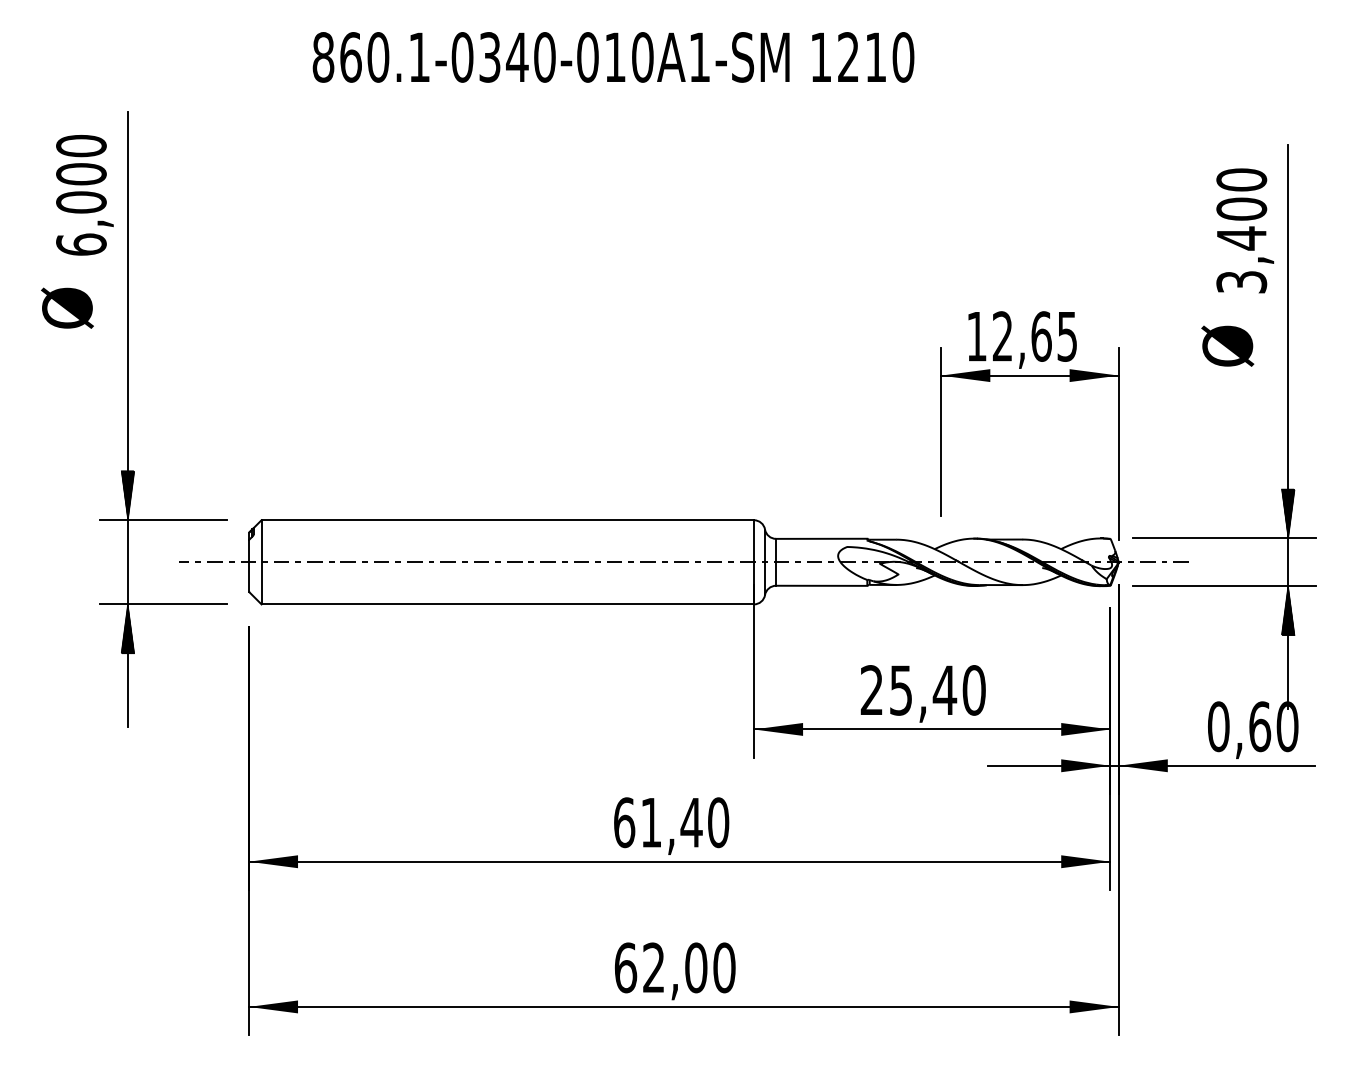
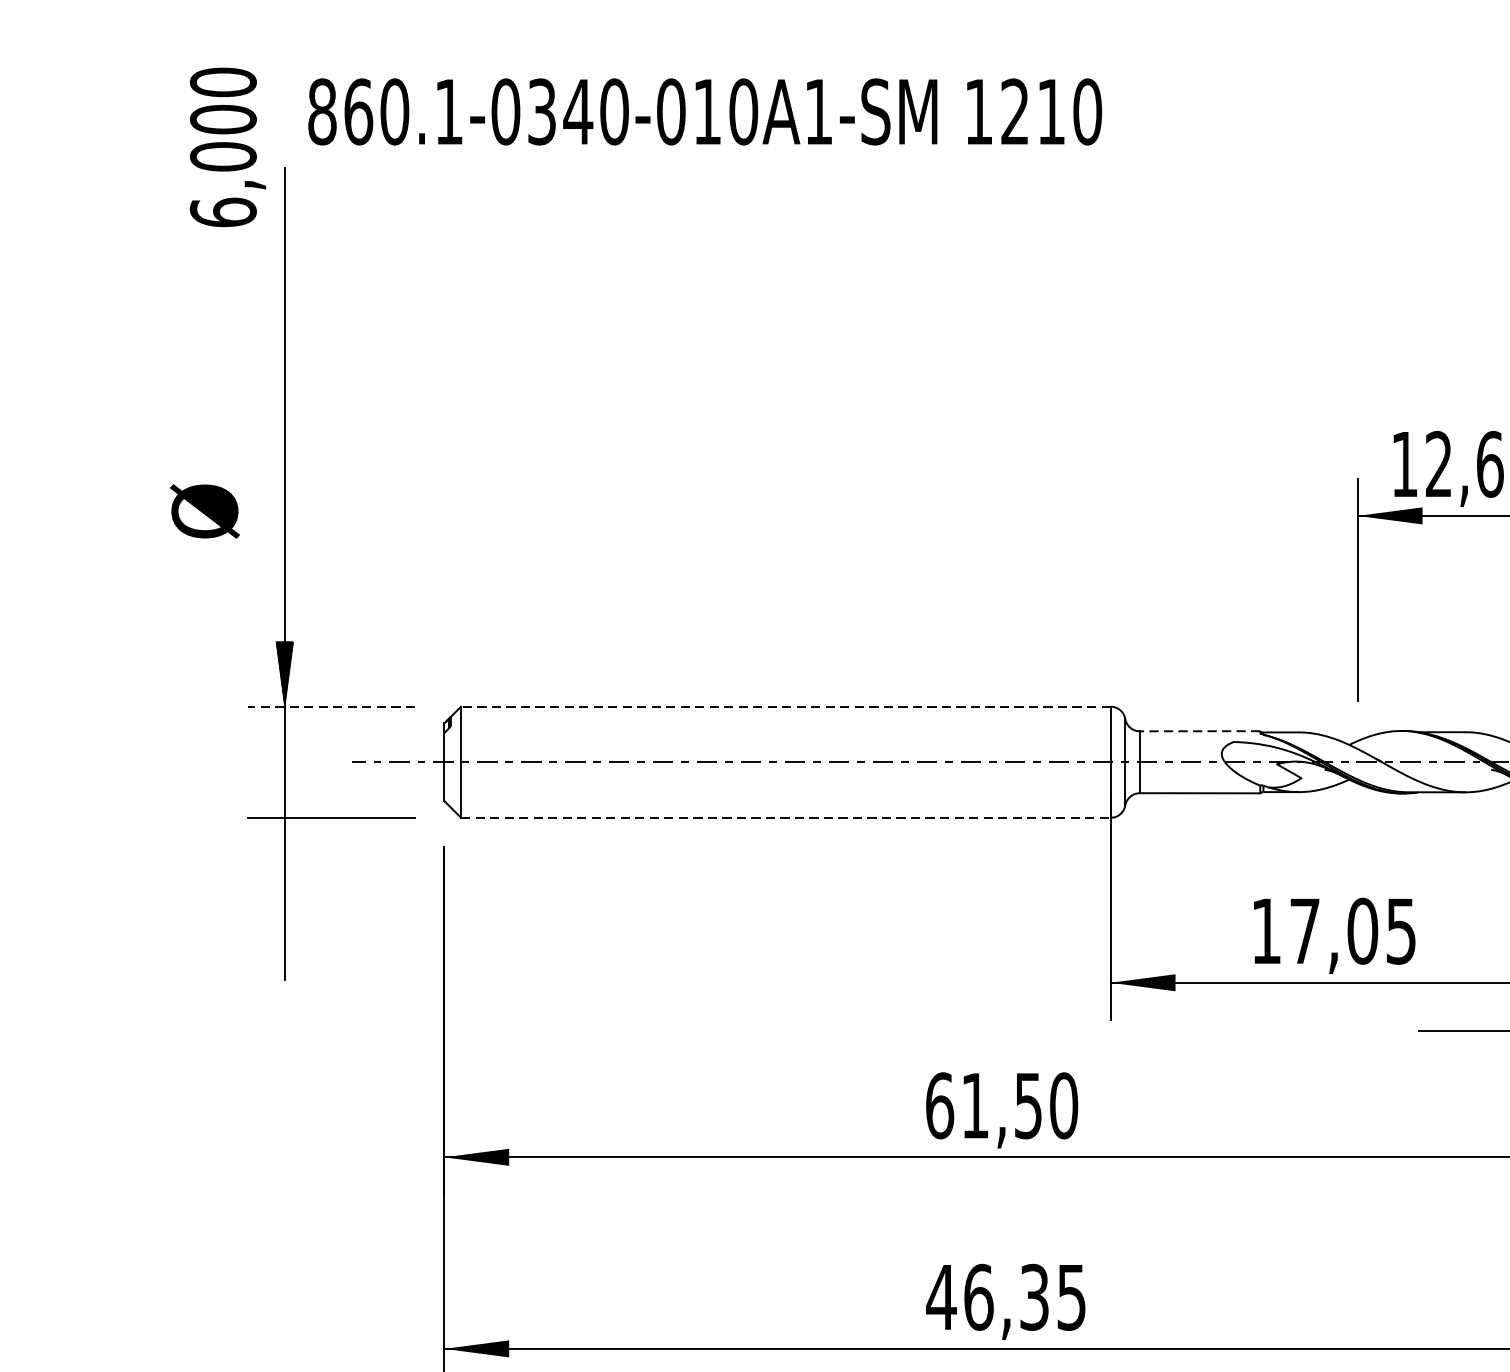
text: (613, 57) -> (705, 112), moved
text: (84, 195) -> (227, 147), moved
text: (67, 307) -> (204, 510), moved
line: (162, 520) -> (330, 707), solid -> dashed
line: (507, 520) -> (785, 707), solid -> dashed
line: (821, 538) -> (1199, 730), solid -> dashed
line: (508, 604) -> (786, 817), solid -> dashed
hatch: (127, 628) -> (284, 849), removed
text: (922, 690) -> (1333, 931), 25,40 -> 17,05
text: (691, 823) -> (1028, 1106), 61,40 -> 61,50
text: (674, 967) -> (1005, 1296), 62,00 -> 46,35

